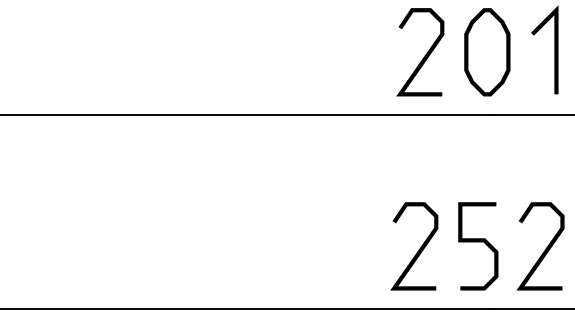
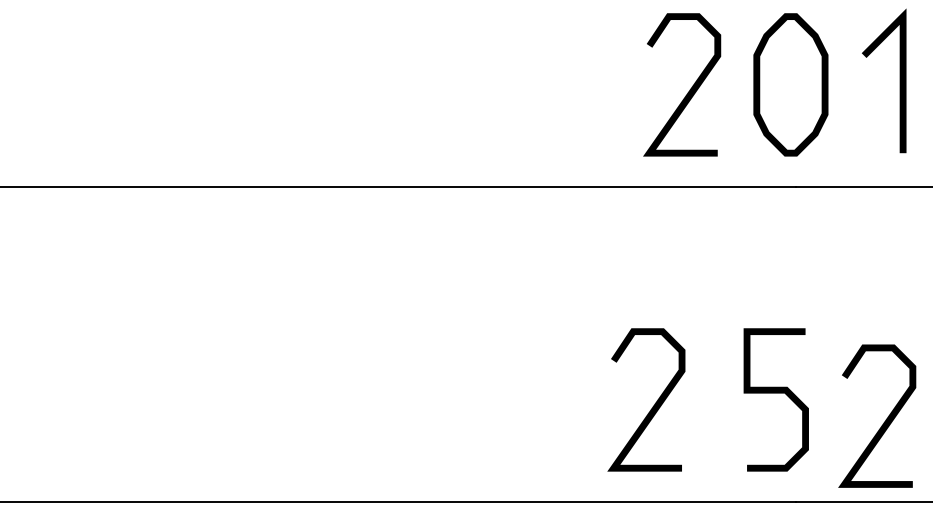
curve: (545, 248) -> (885, 419), moved
curve: (418, 249) -> (653, 405), moved

